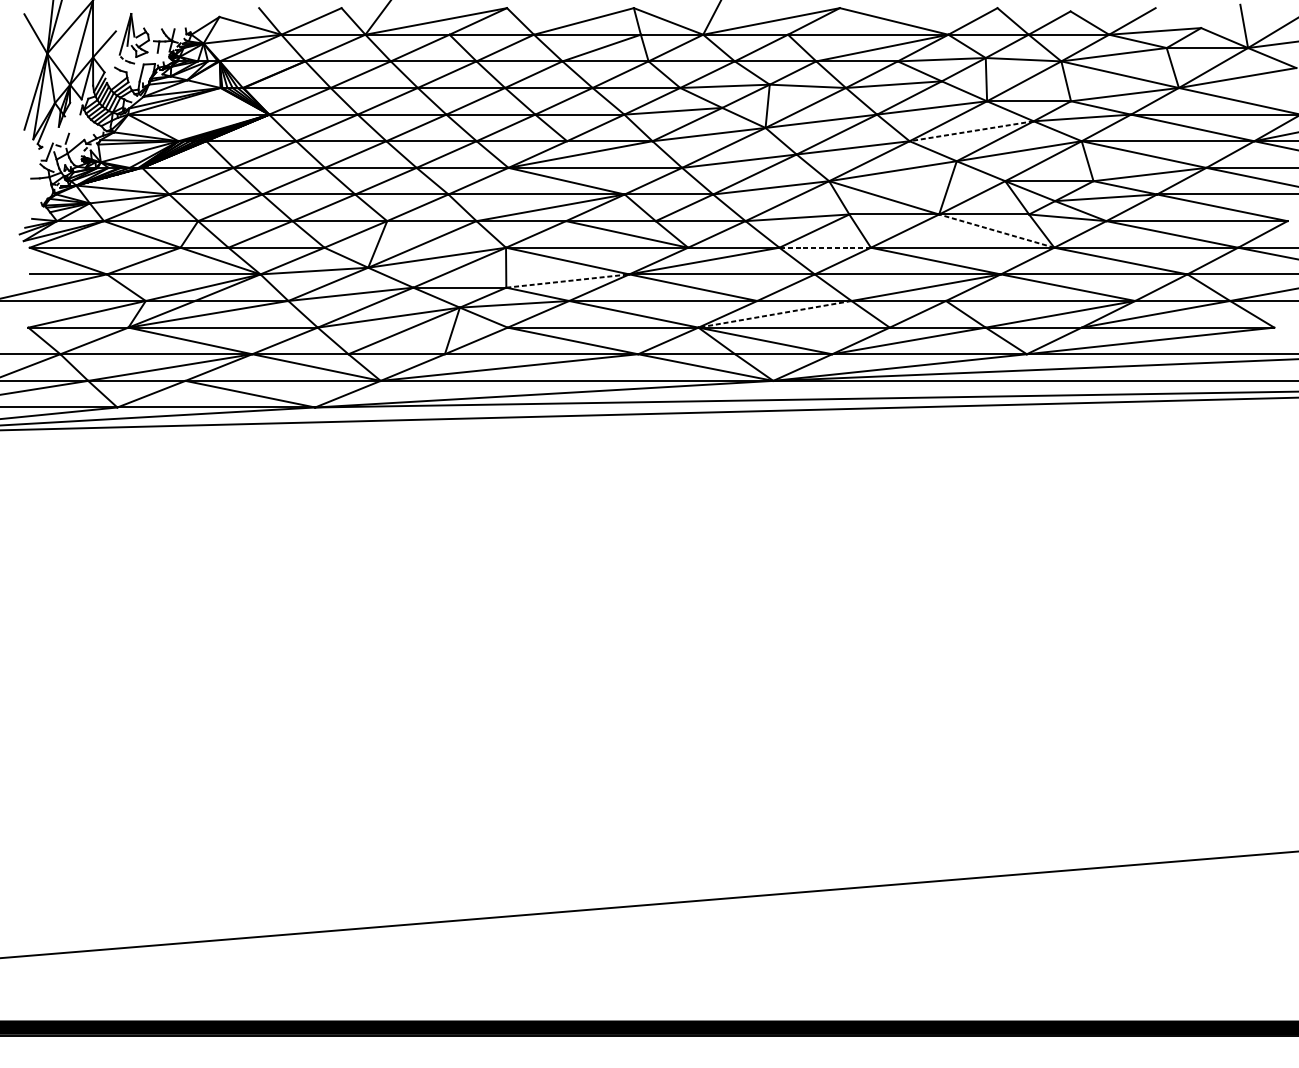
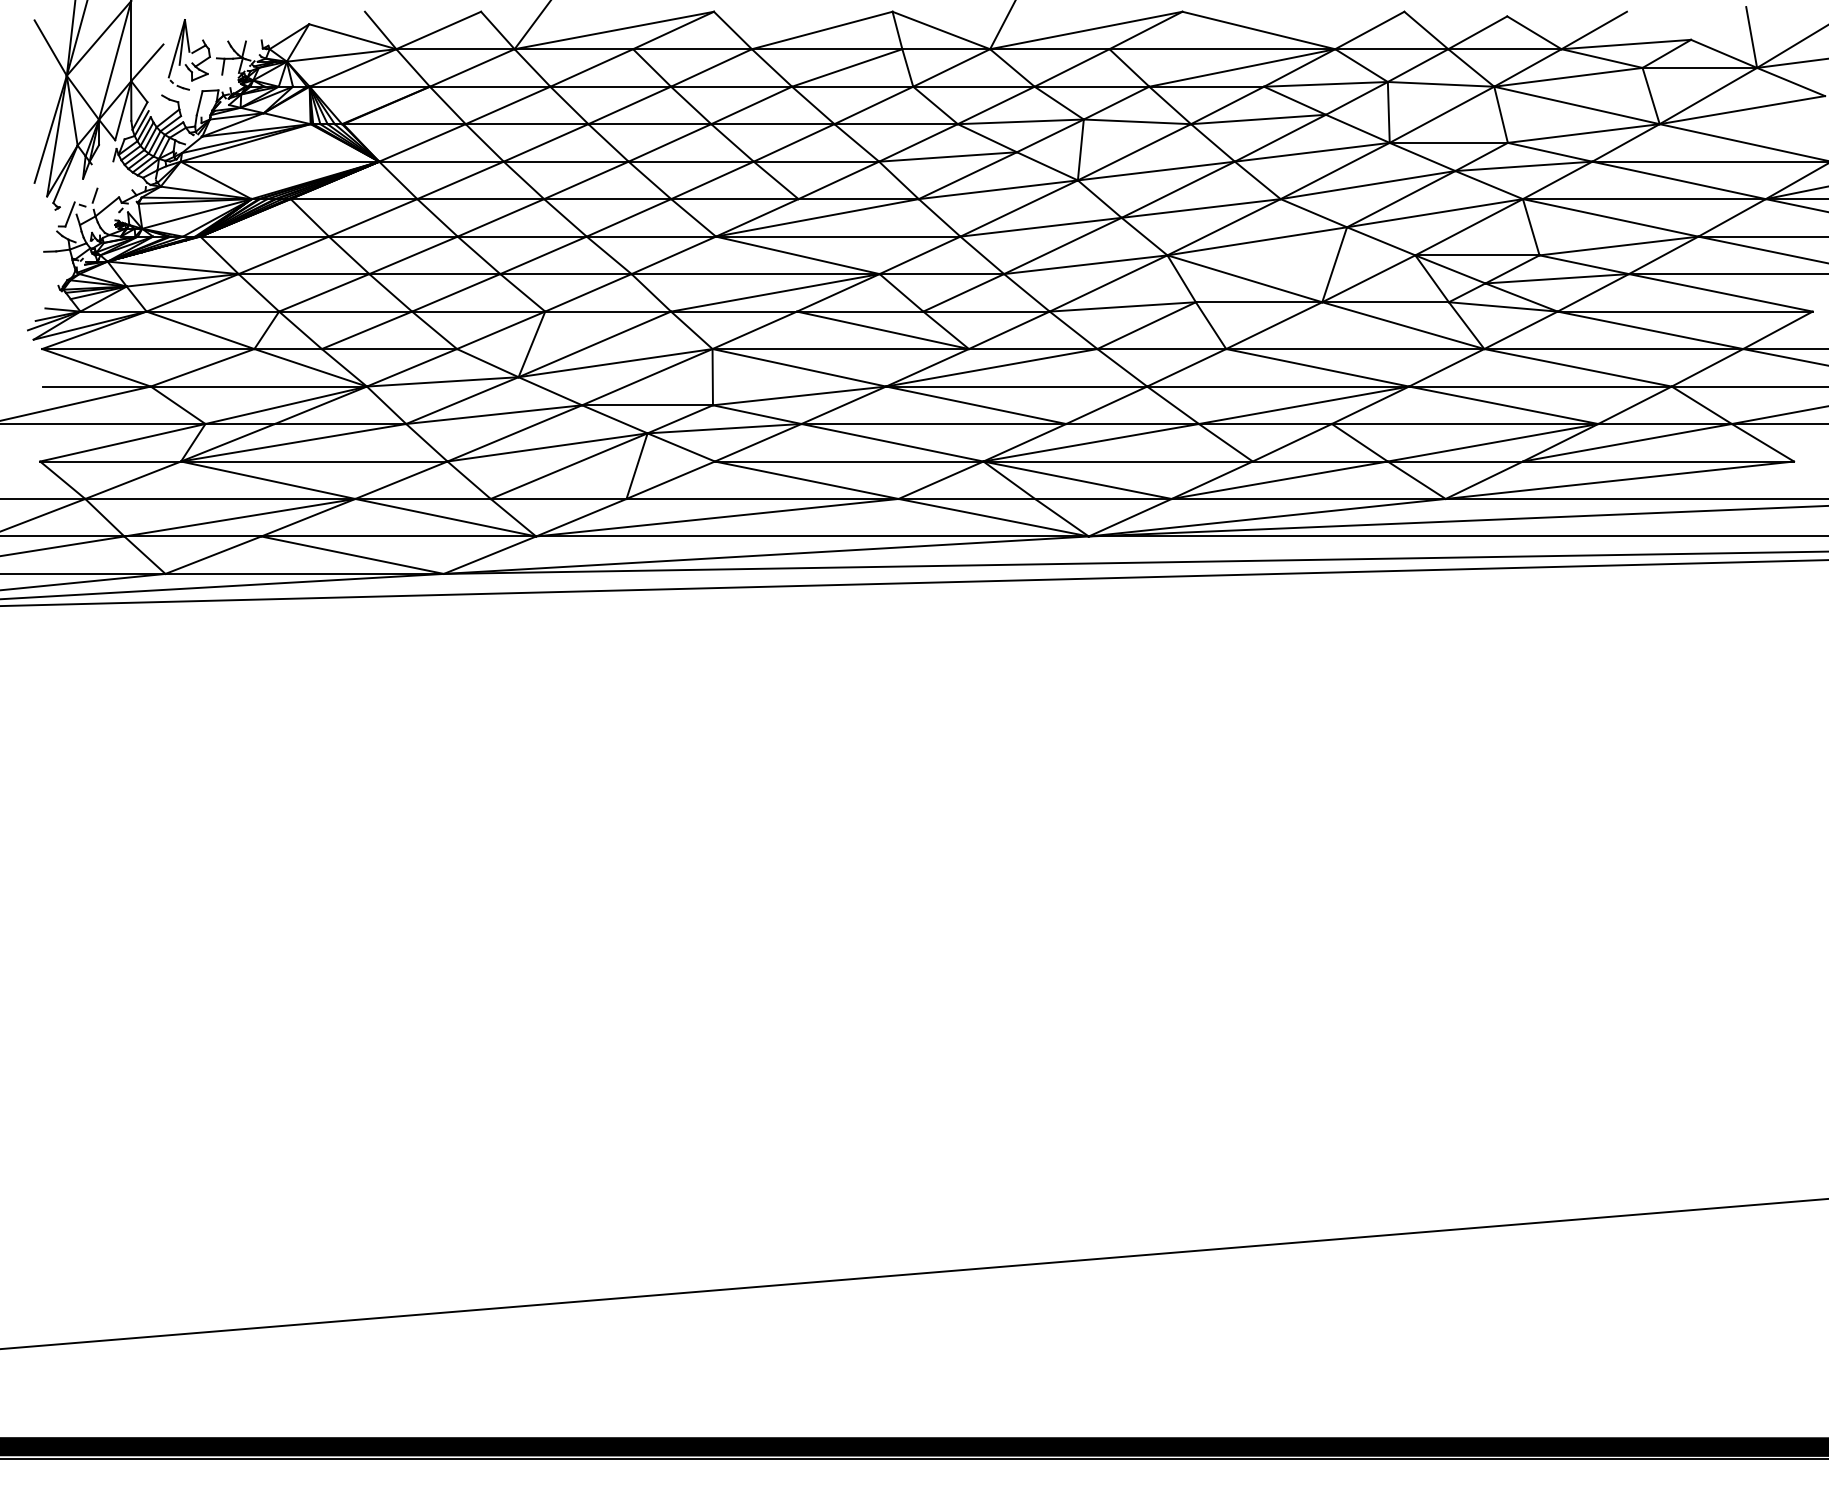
line: (971, 131) -> (1367, 185), dashed -> solid
line: (996, 231) -> (1402, 325), dashed -> solid
line: (824, 248) -> (1161, 349), dashed -> solid
line: (568, 280) -> (800, 395), dashed -> solid
line: (774, 314) -> (1090, 442), dashed -> solid

